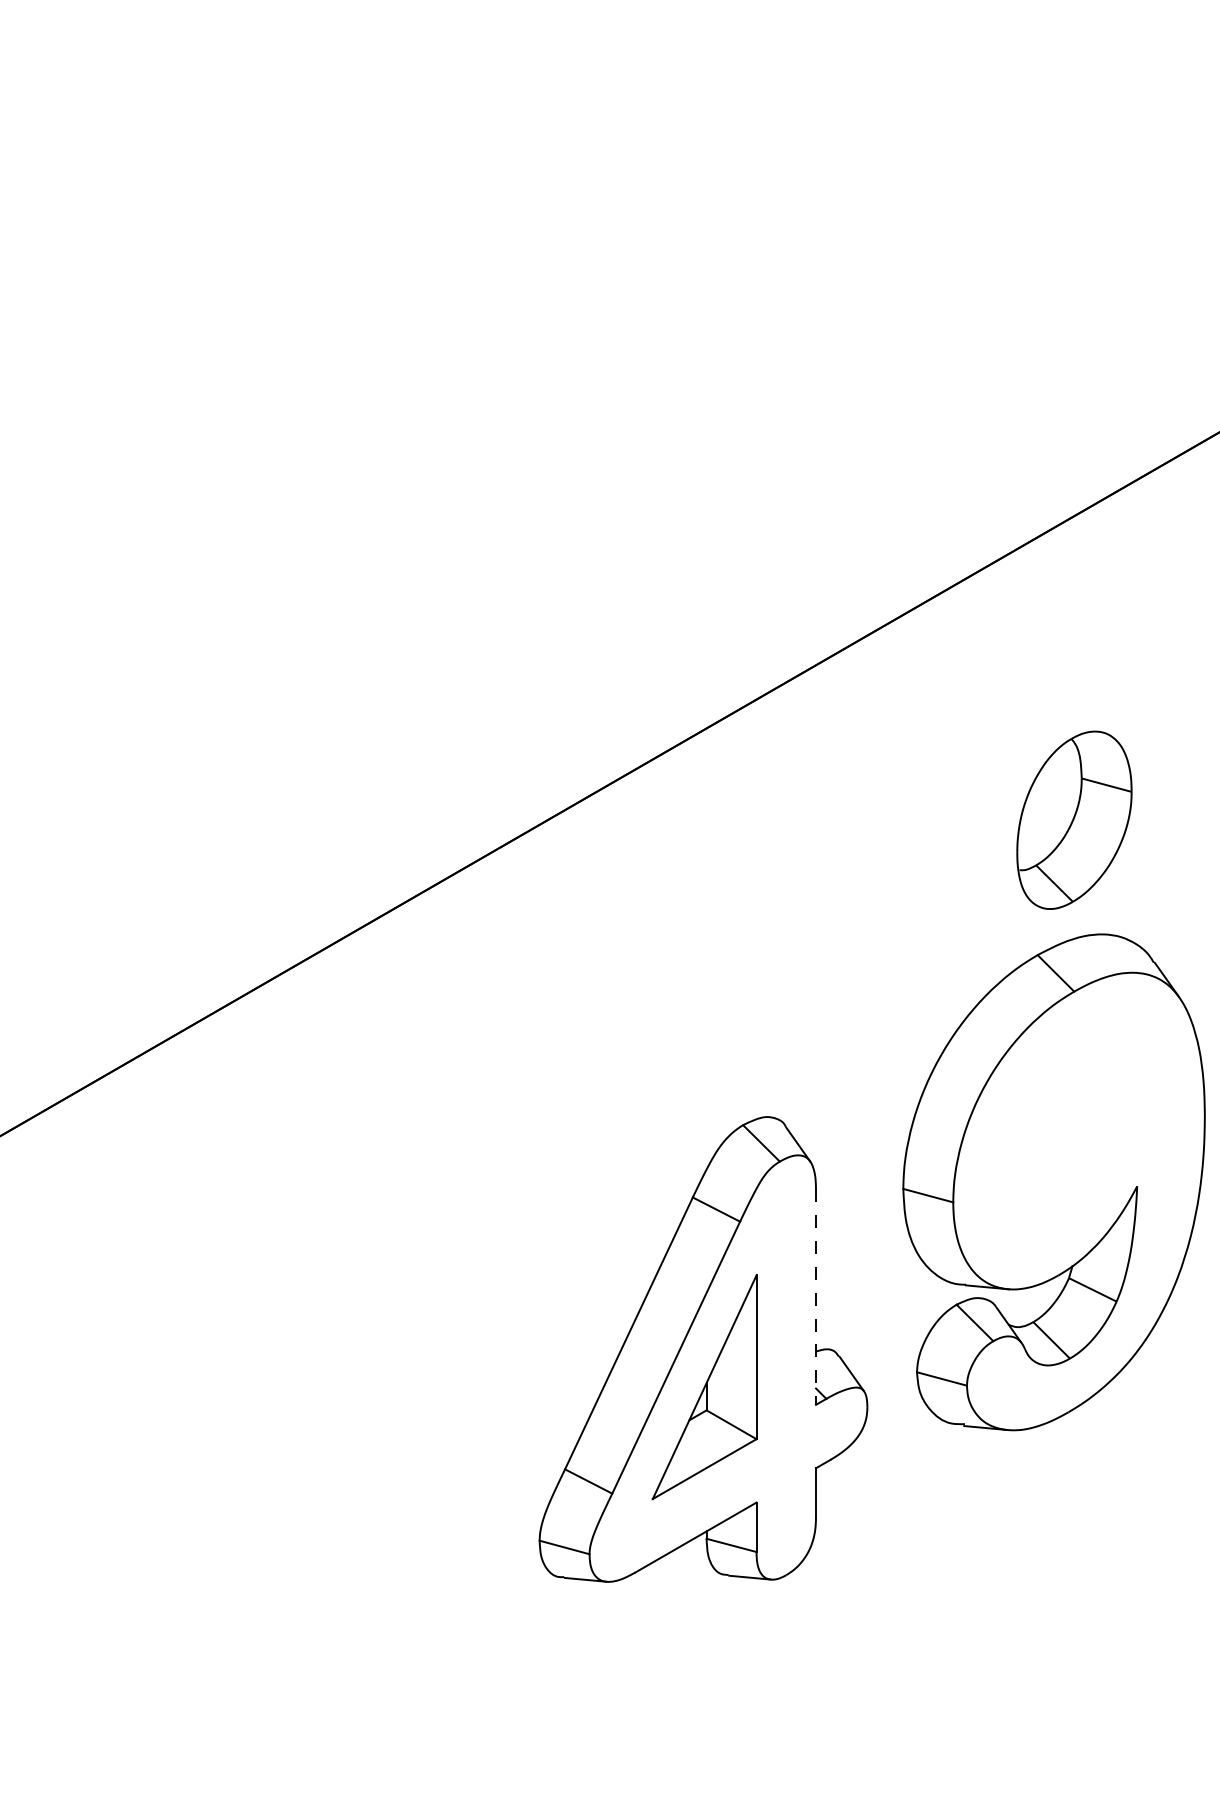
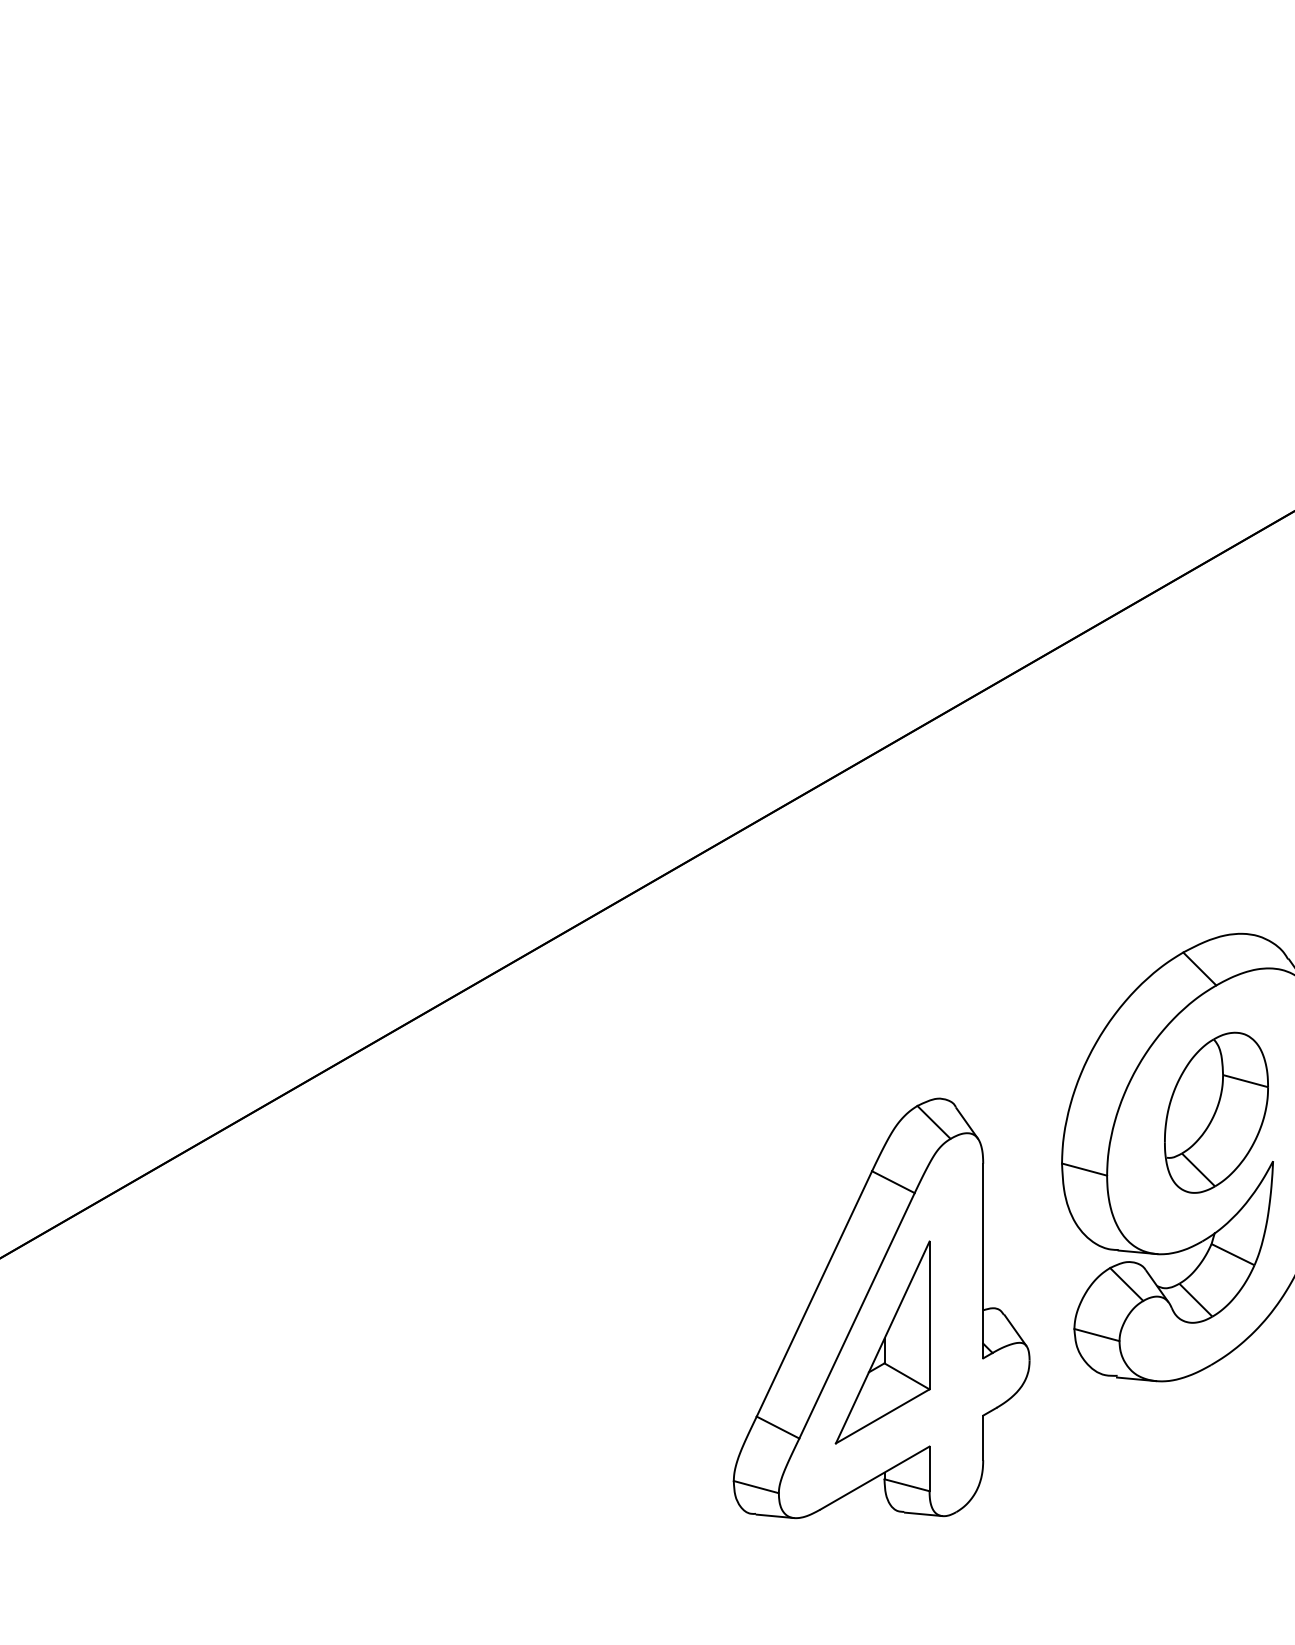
part: (1074, 819) -> (1216, 1112), moved
line: (816, 1297) -> (983, 1261), dashed -> solid

